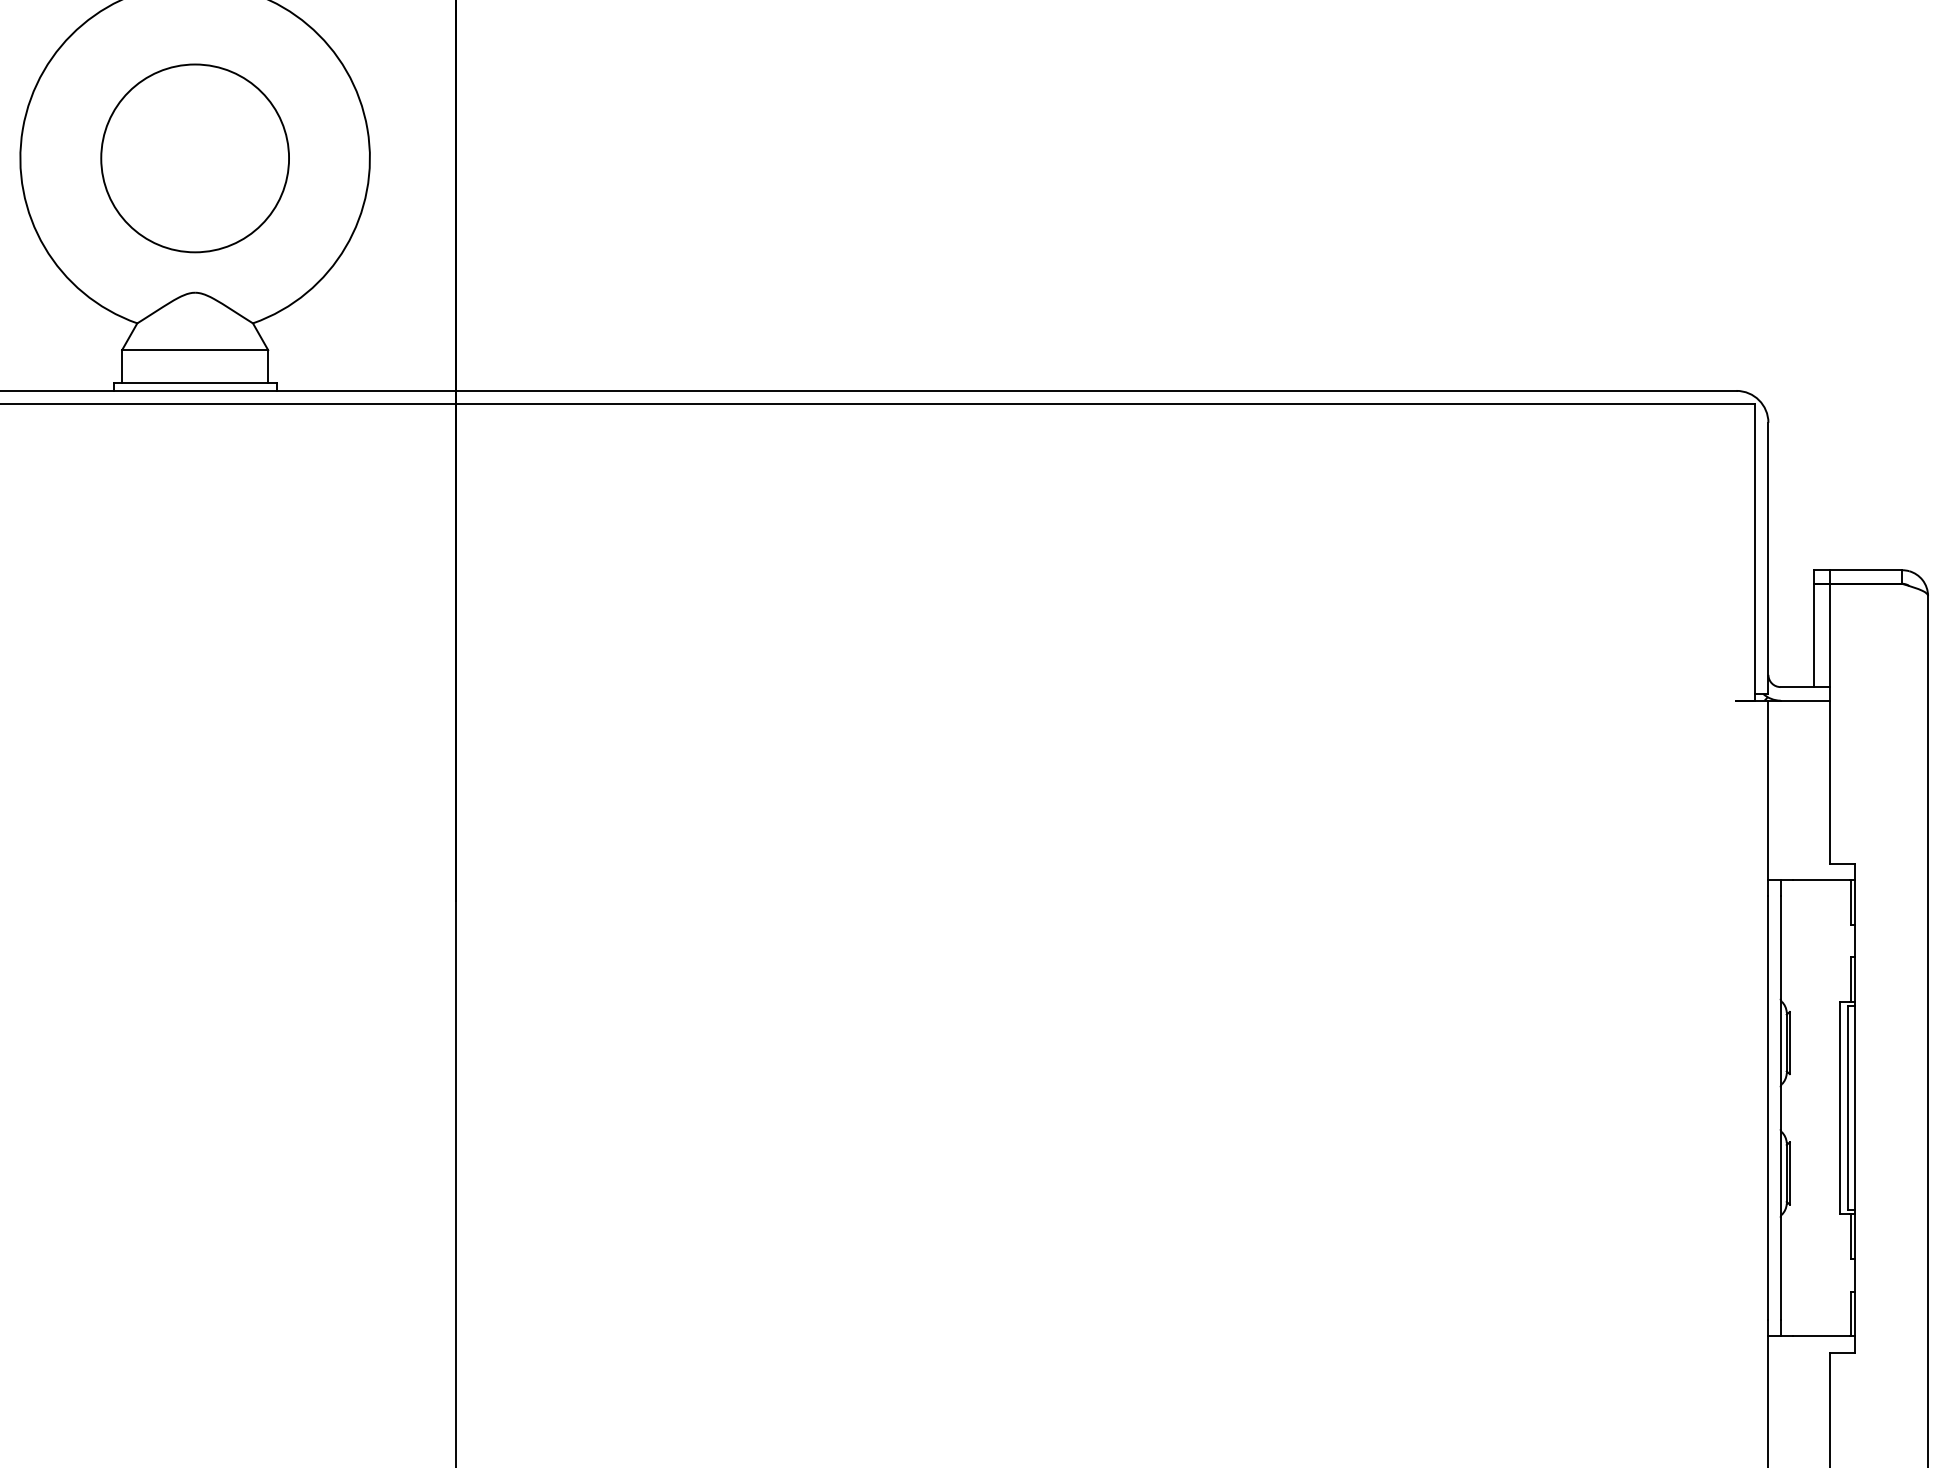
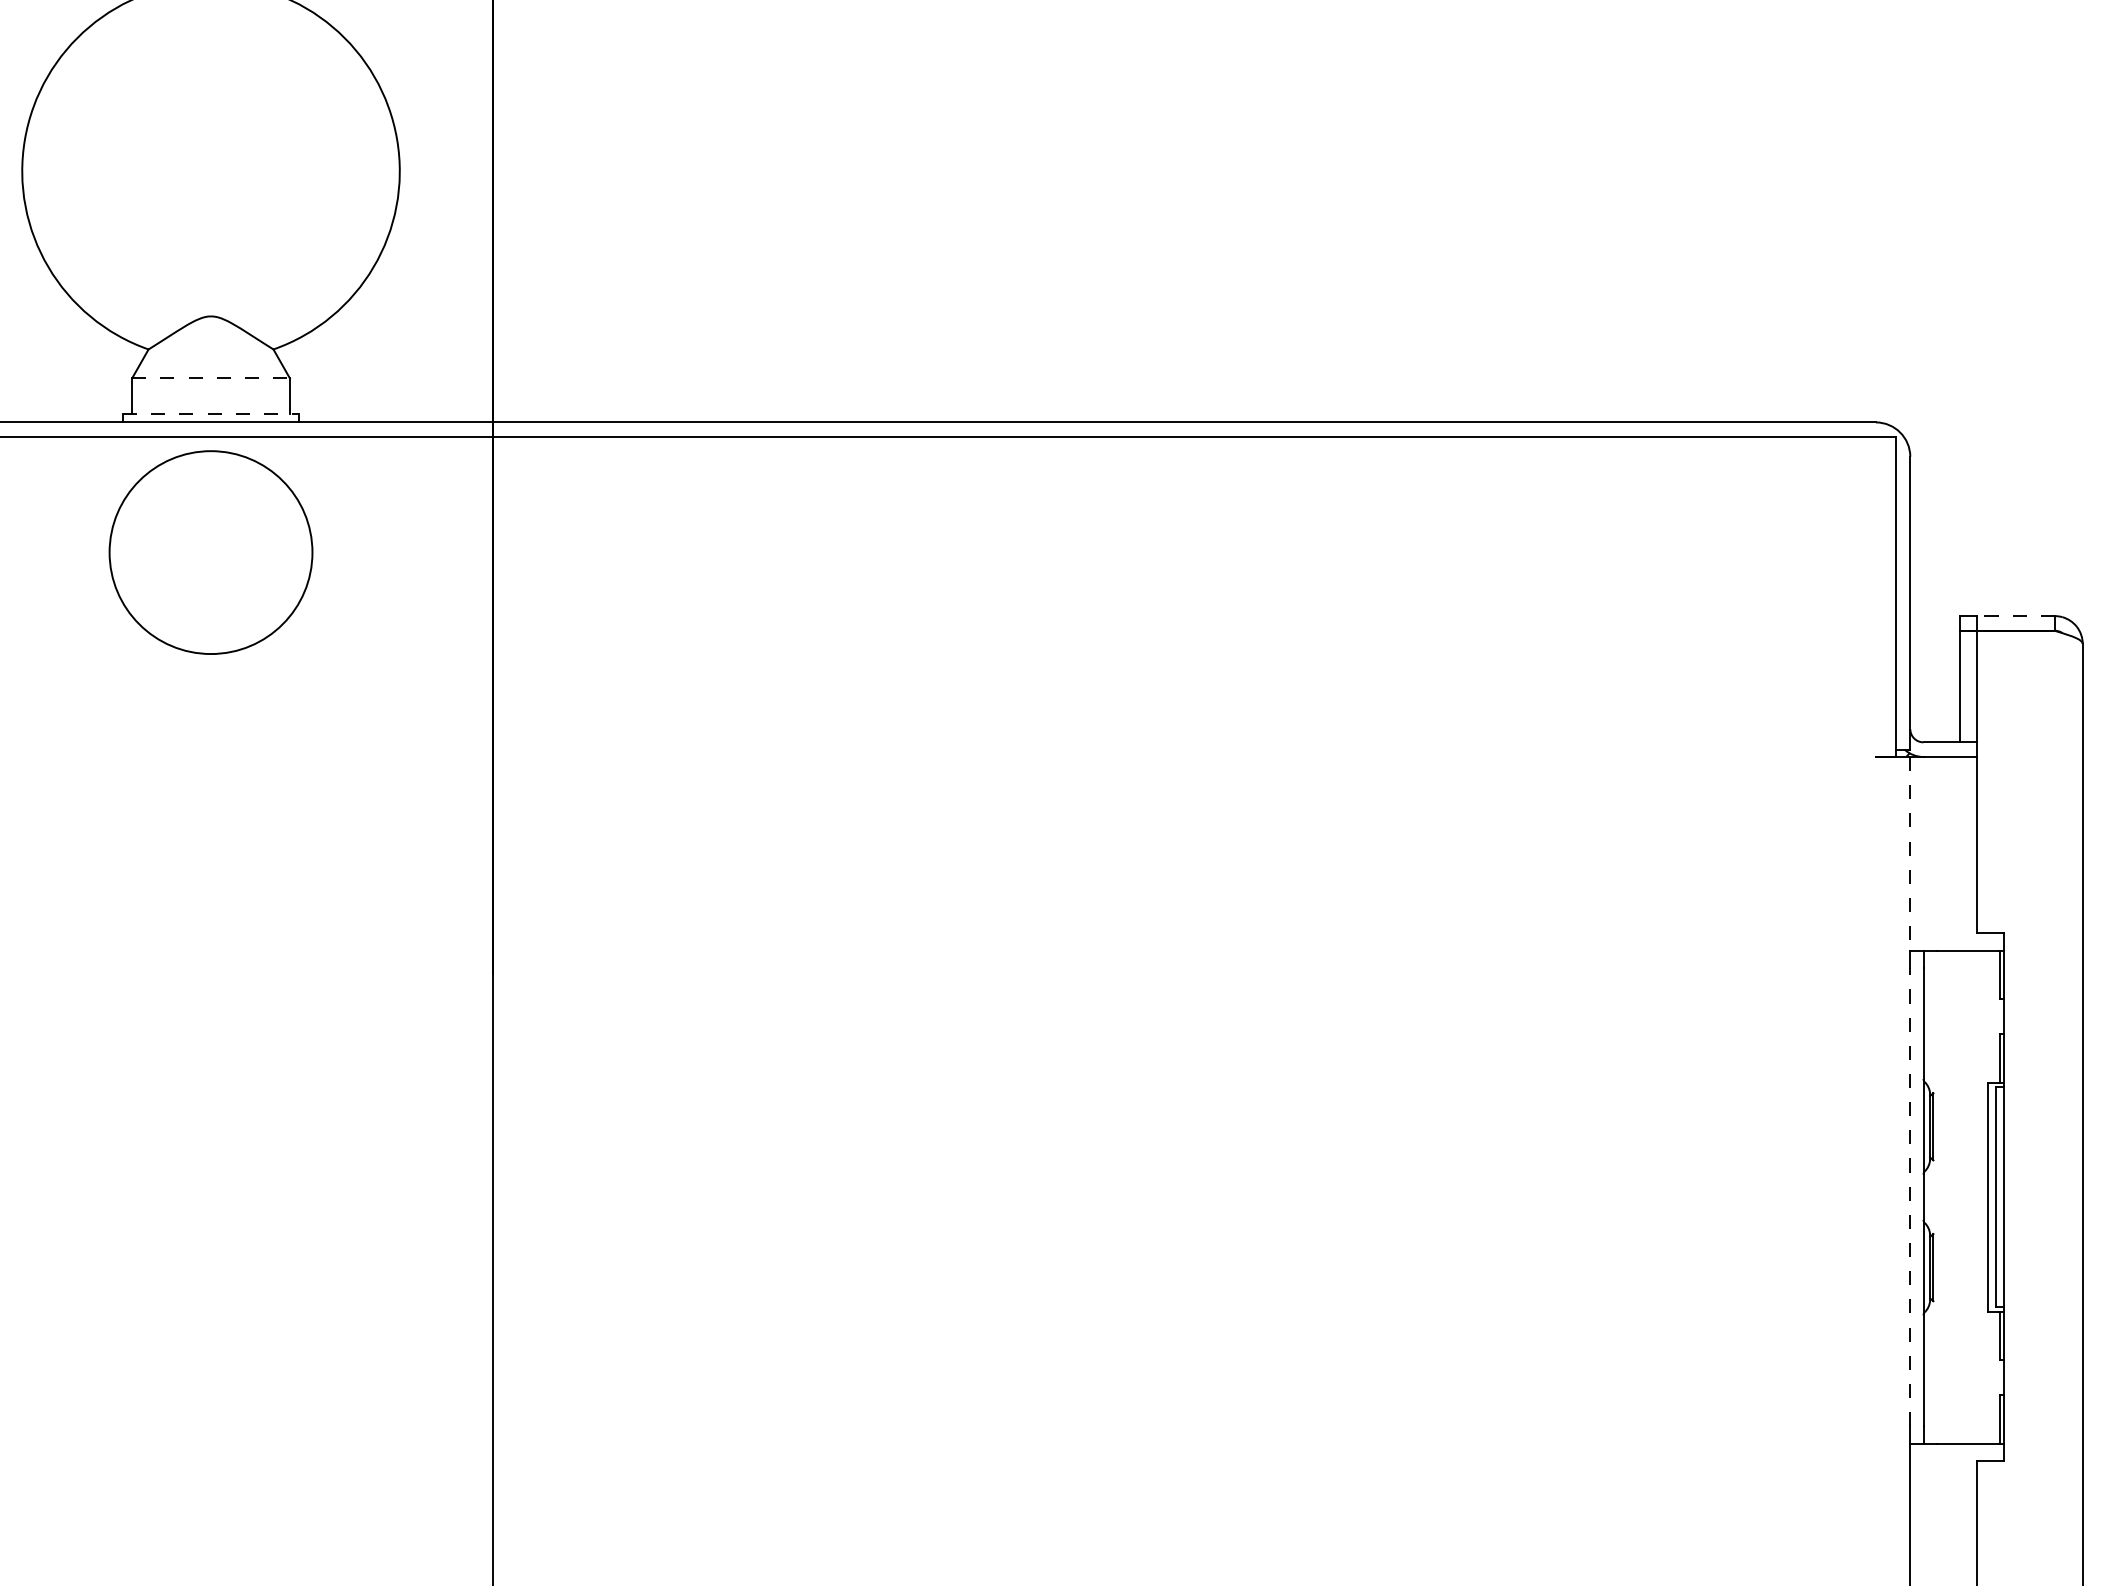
circle: (194, 158) -> (210, 552), moved
line: (195, 350) -> (211, 378), solid -> dashed
line: (195, 382) -> (211, 413), solid -> dashed
line: (1865, 570) -> (2015, 616), solid -> dashed
line: (1768, 790) -> (1910, 854), solid -> dashed
line: (1768, 1108) -> (1910, 1197), solid -> dashed

